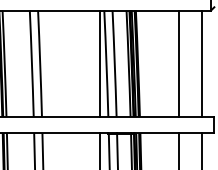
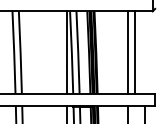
line: (201, 63) -> (135, 52), moved

